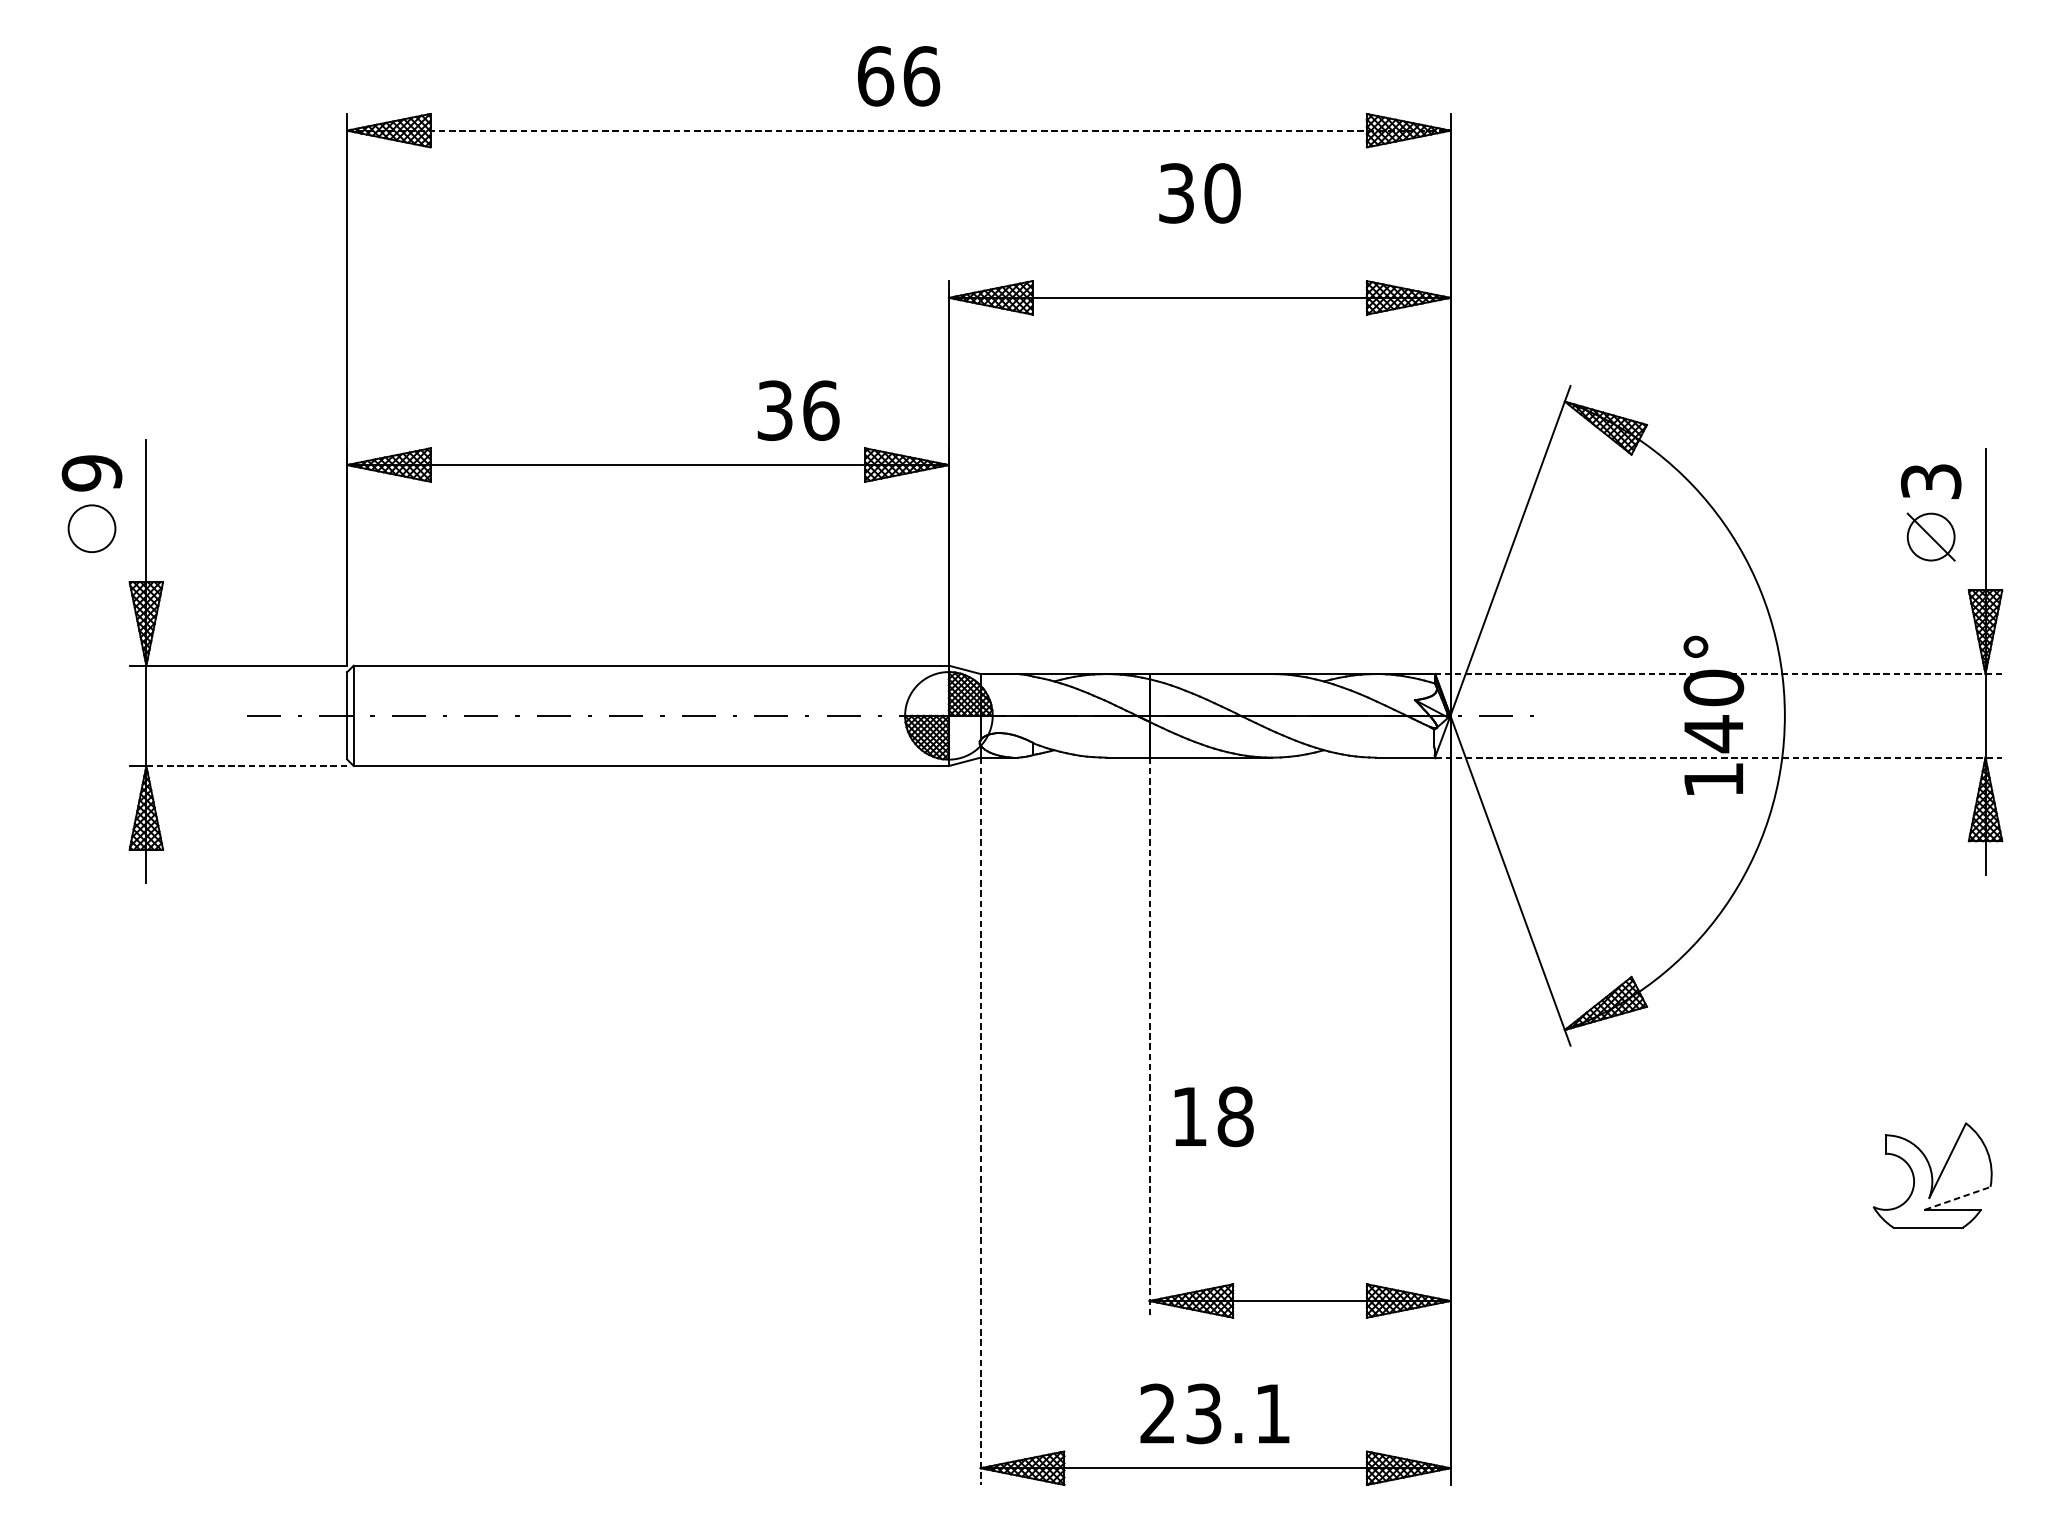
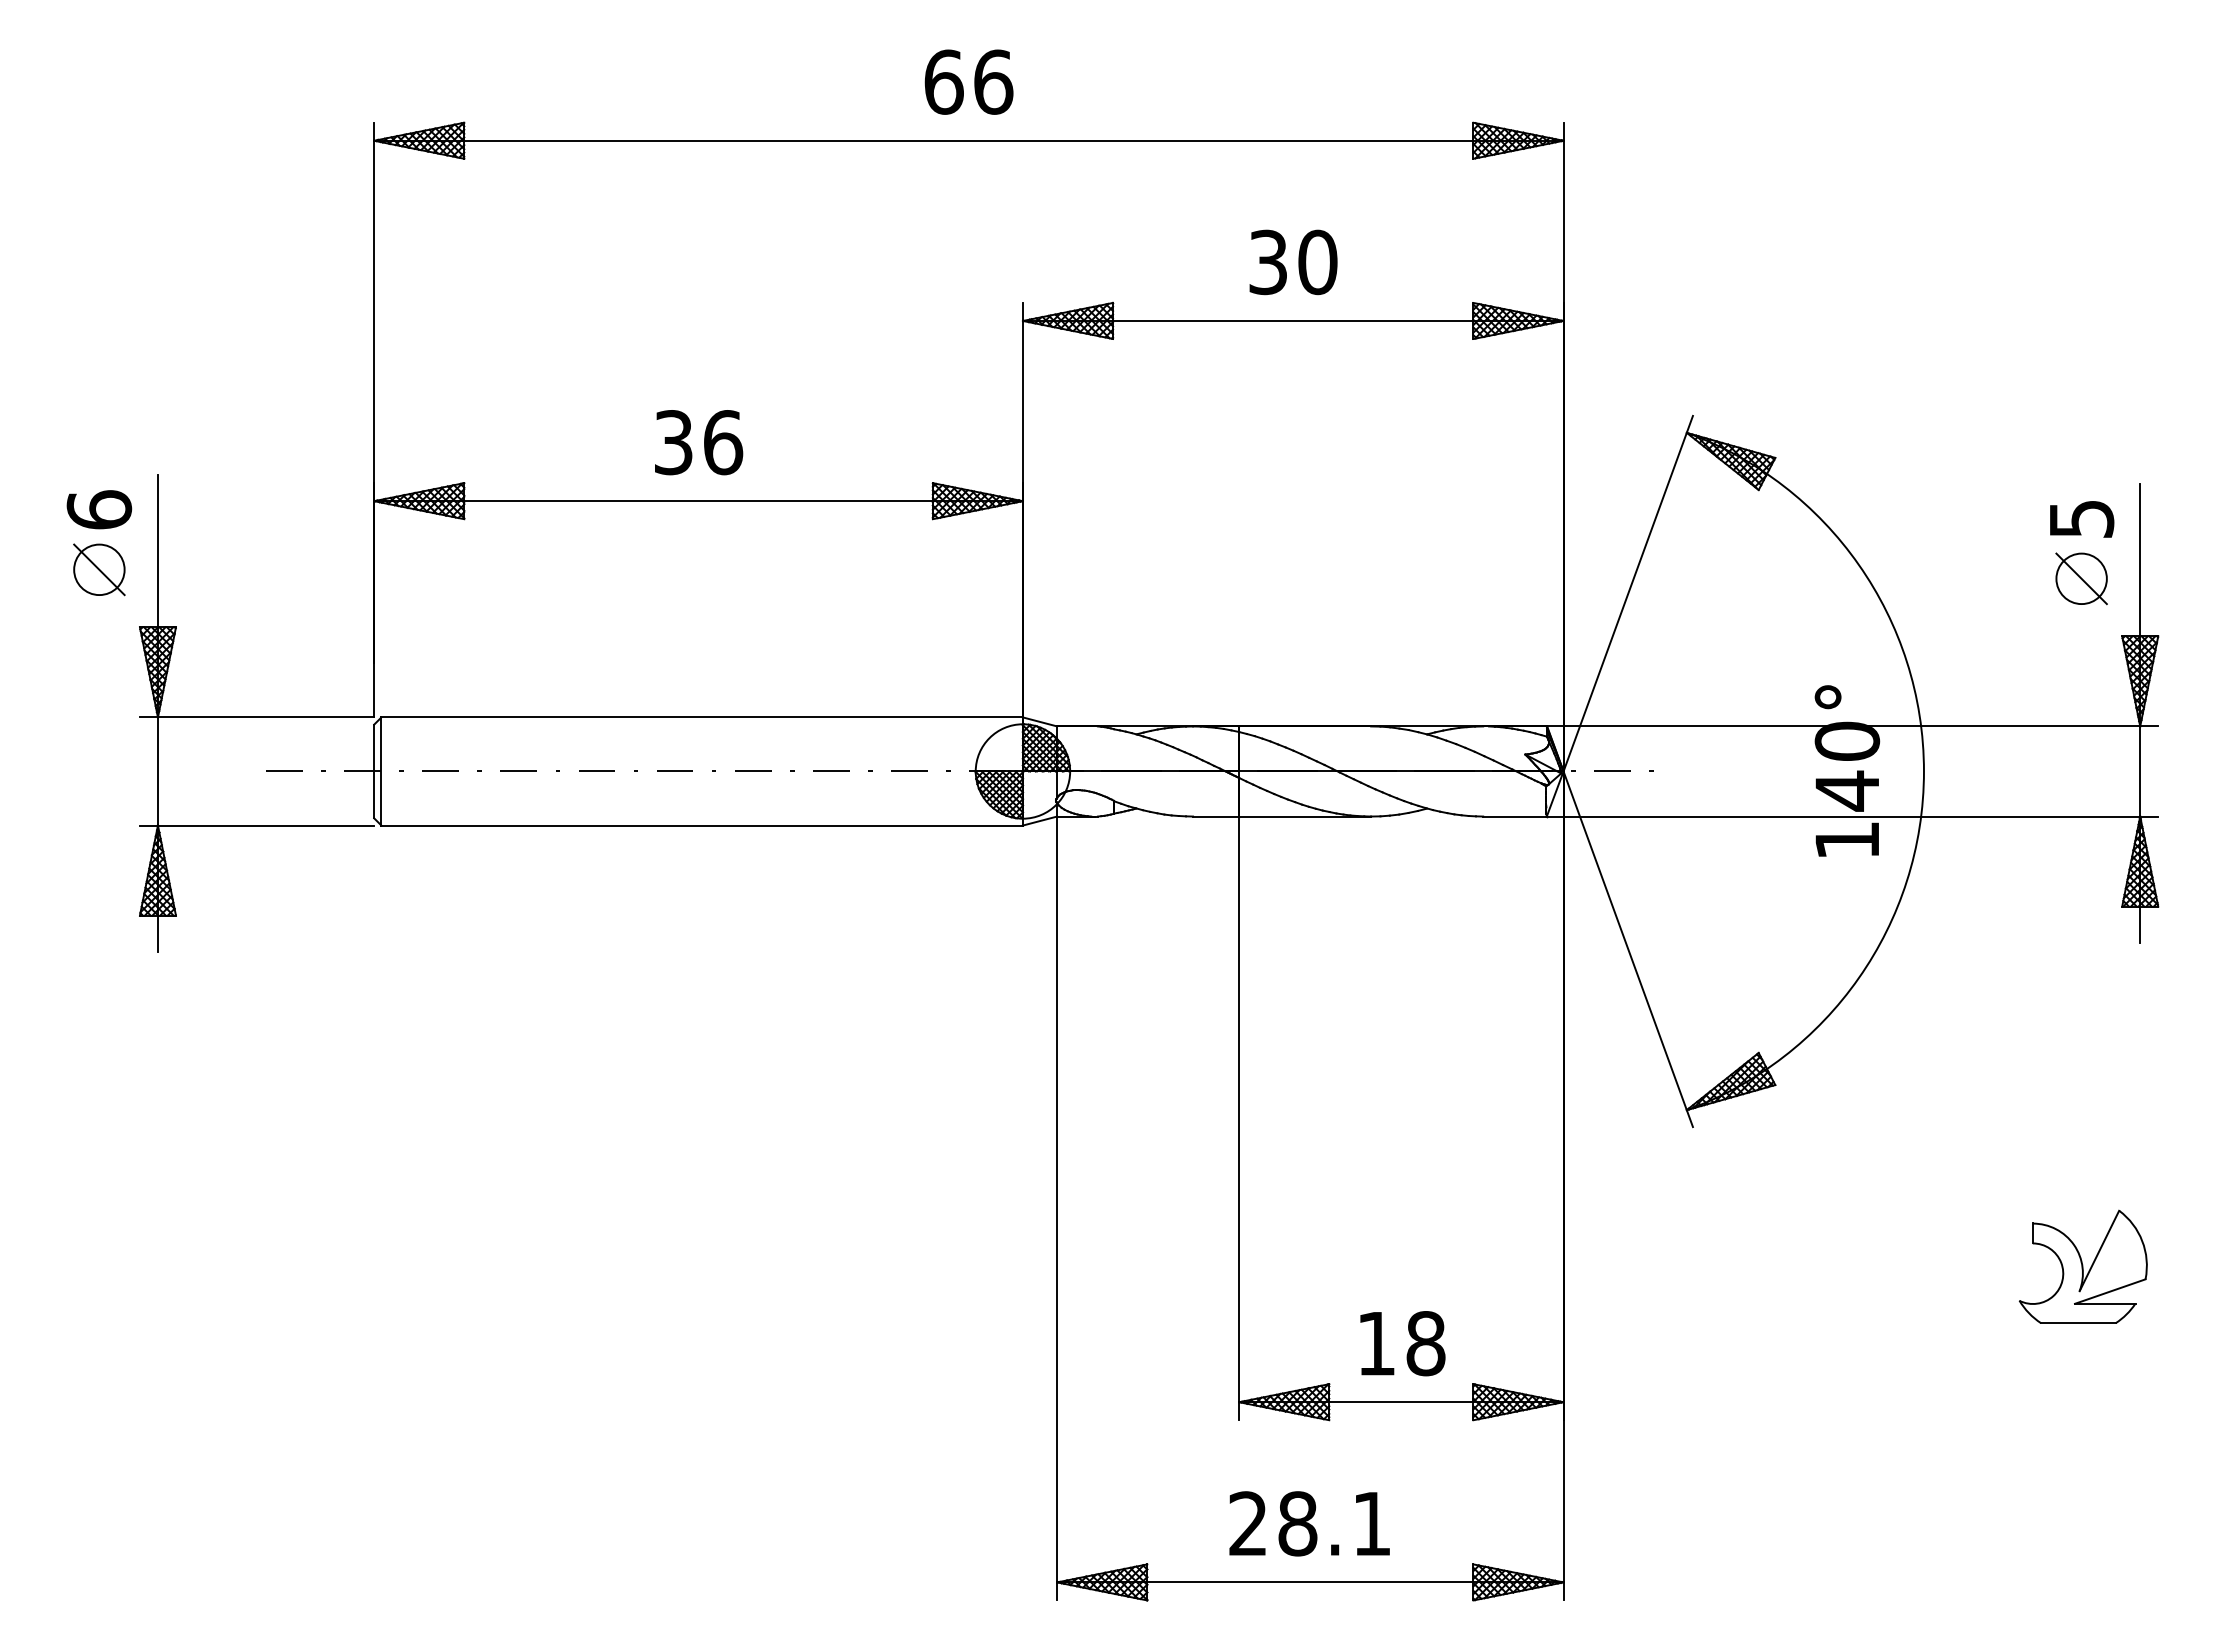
line: (898, 130) -> (968, 140), dashed -> solid
text: (1199, 193) -> (1293, 262), moved
text: (799, 410) -> (699, 442), moved
text: (92, 472) -> (99, 509), 9 -> 6
text: (1931, 481) -> (2081, 518), 3 -> 5
line: (92, 528) -> (99, 569), added
line: (1718, 674) -> (1852, 726), dashed -> solid
line: (1718, 757) -> (1852, 816), dashed -> solid
line: (246, 765) -> (265, 825), dashed -> solid
line: (1149, 1037) -> (1239, 1118), dashed -> solid
text: (1213, 1116) -> (1402, 1343), moved
line: (980, 1121) -> (1057, 1208), dashed -> solid
line: (1957, 1198) -> (2110, 1291), dashed -> solid
text: (1203, 1413) -> (1297, 1523), 23.1 -> 28.1

